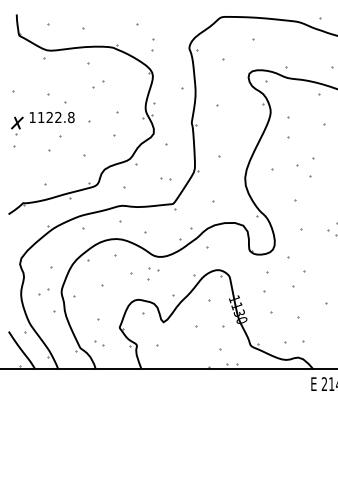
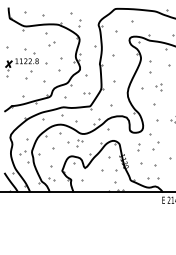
part: (304, 167) -> (158, 87), size x0.62
part: (265, 282) -> (138, 147), size x0.62

